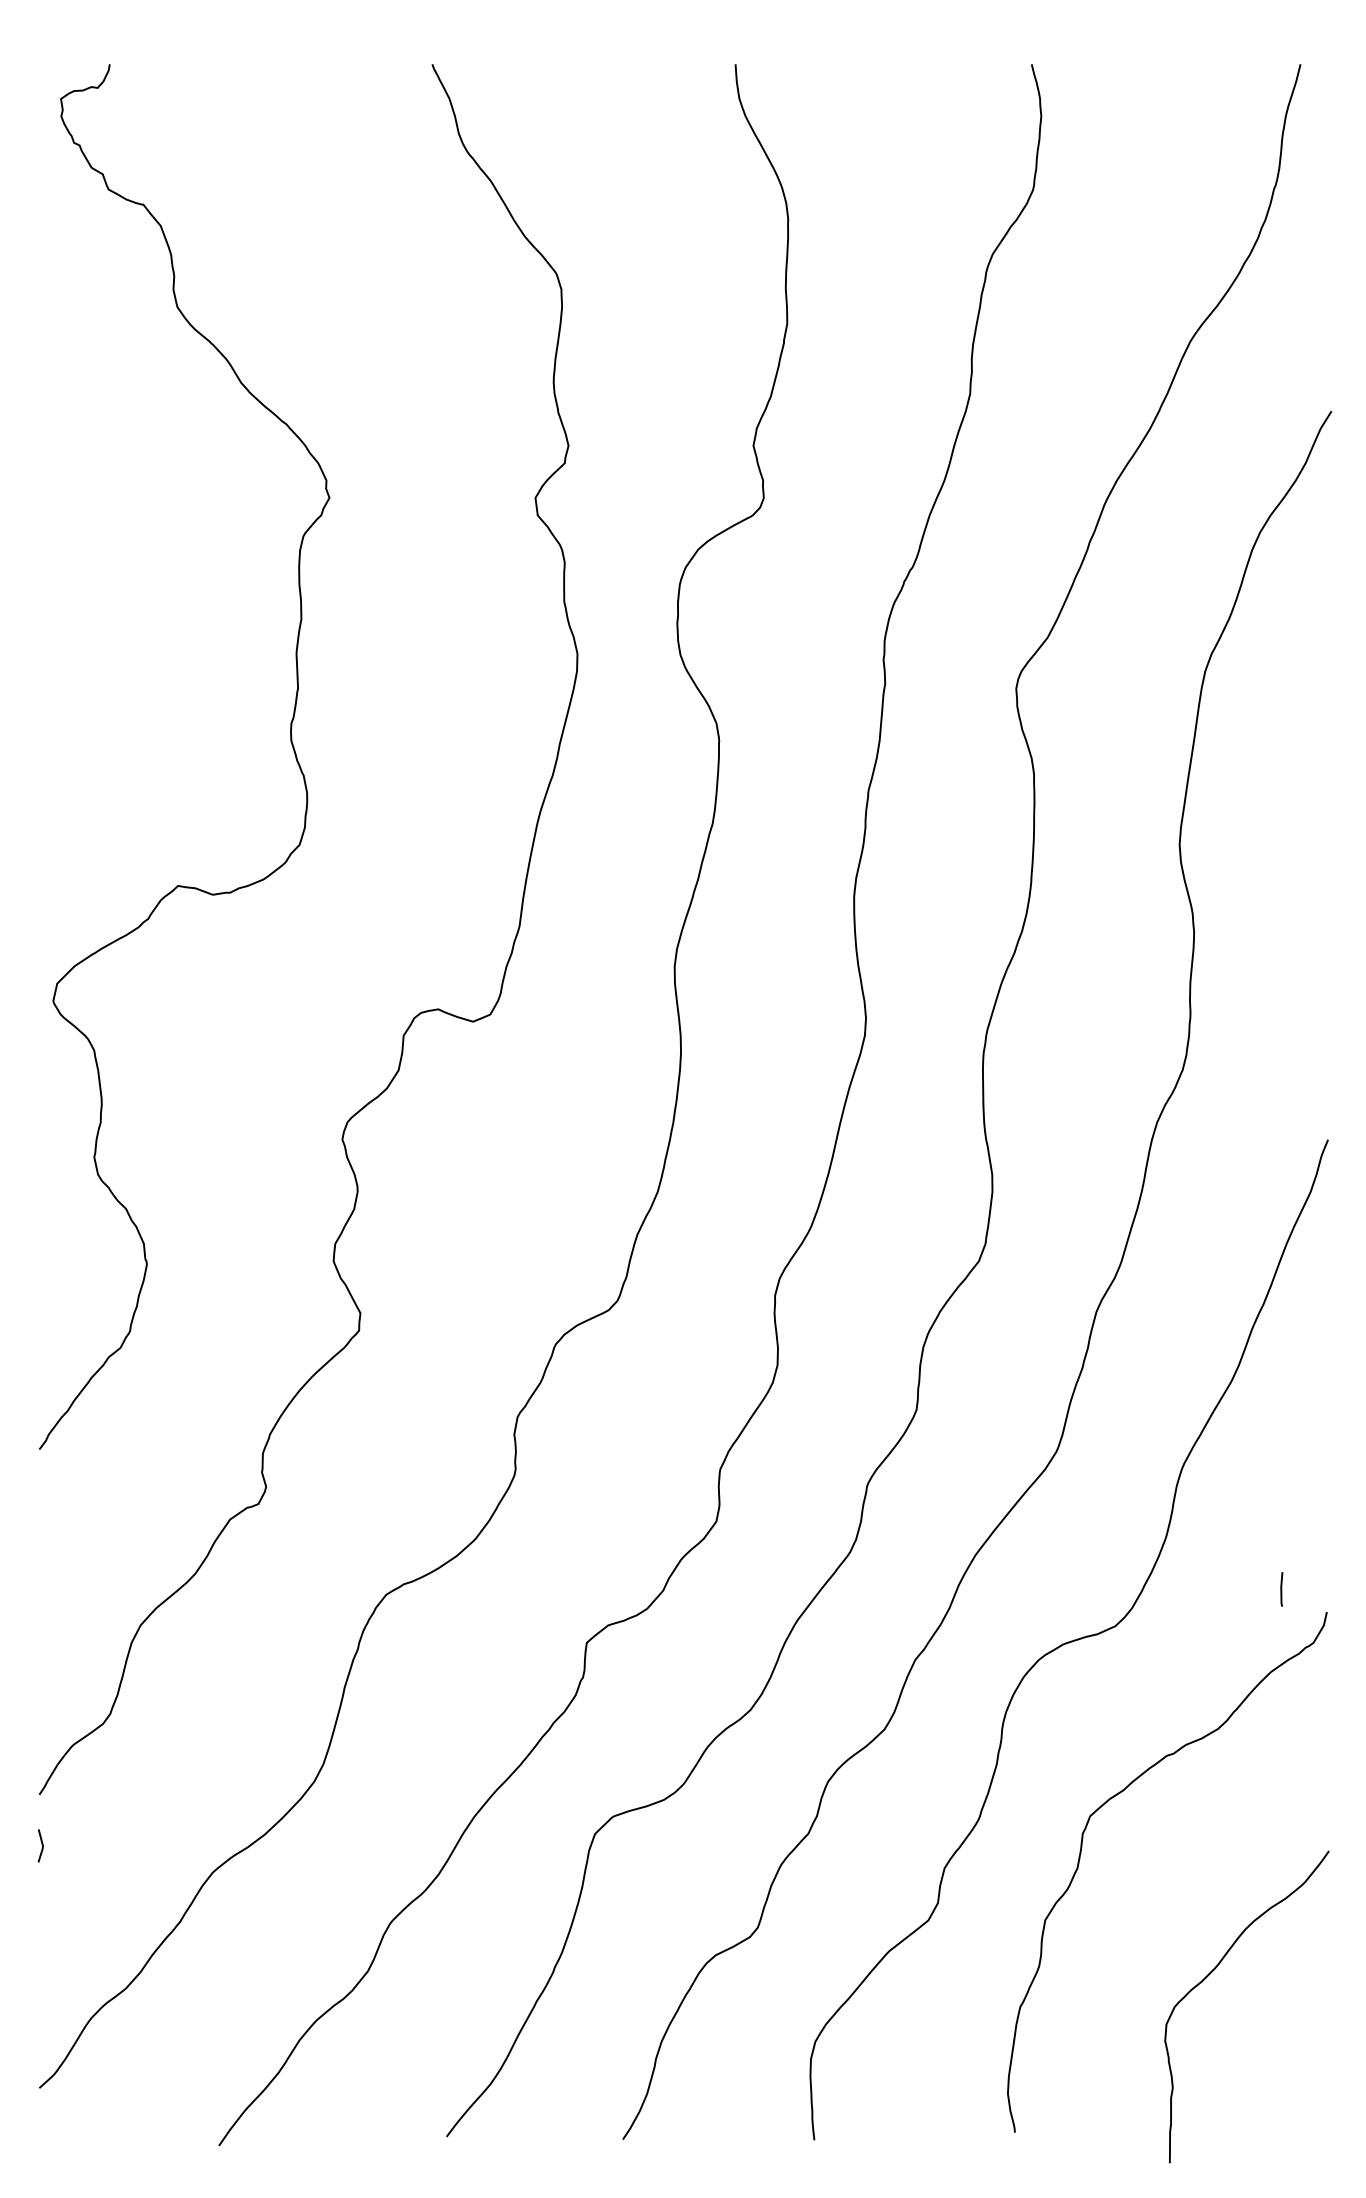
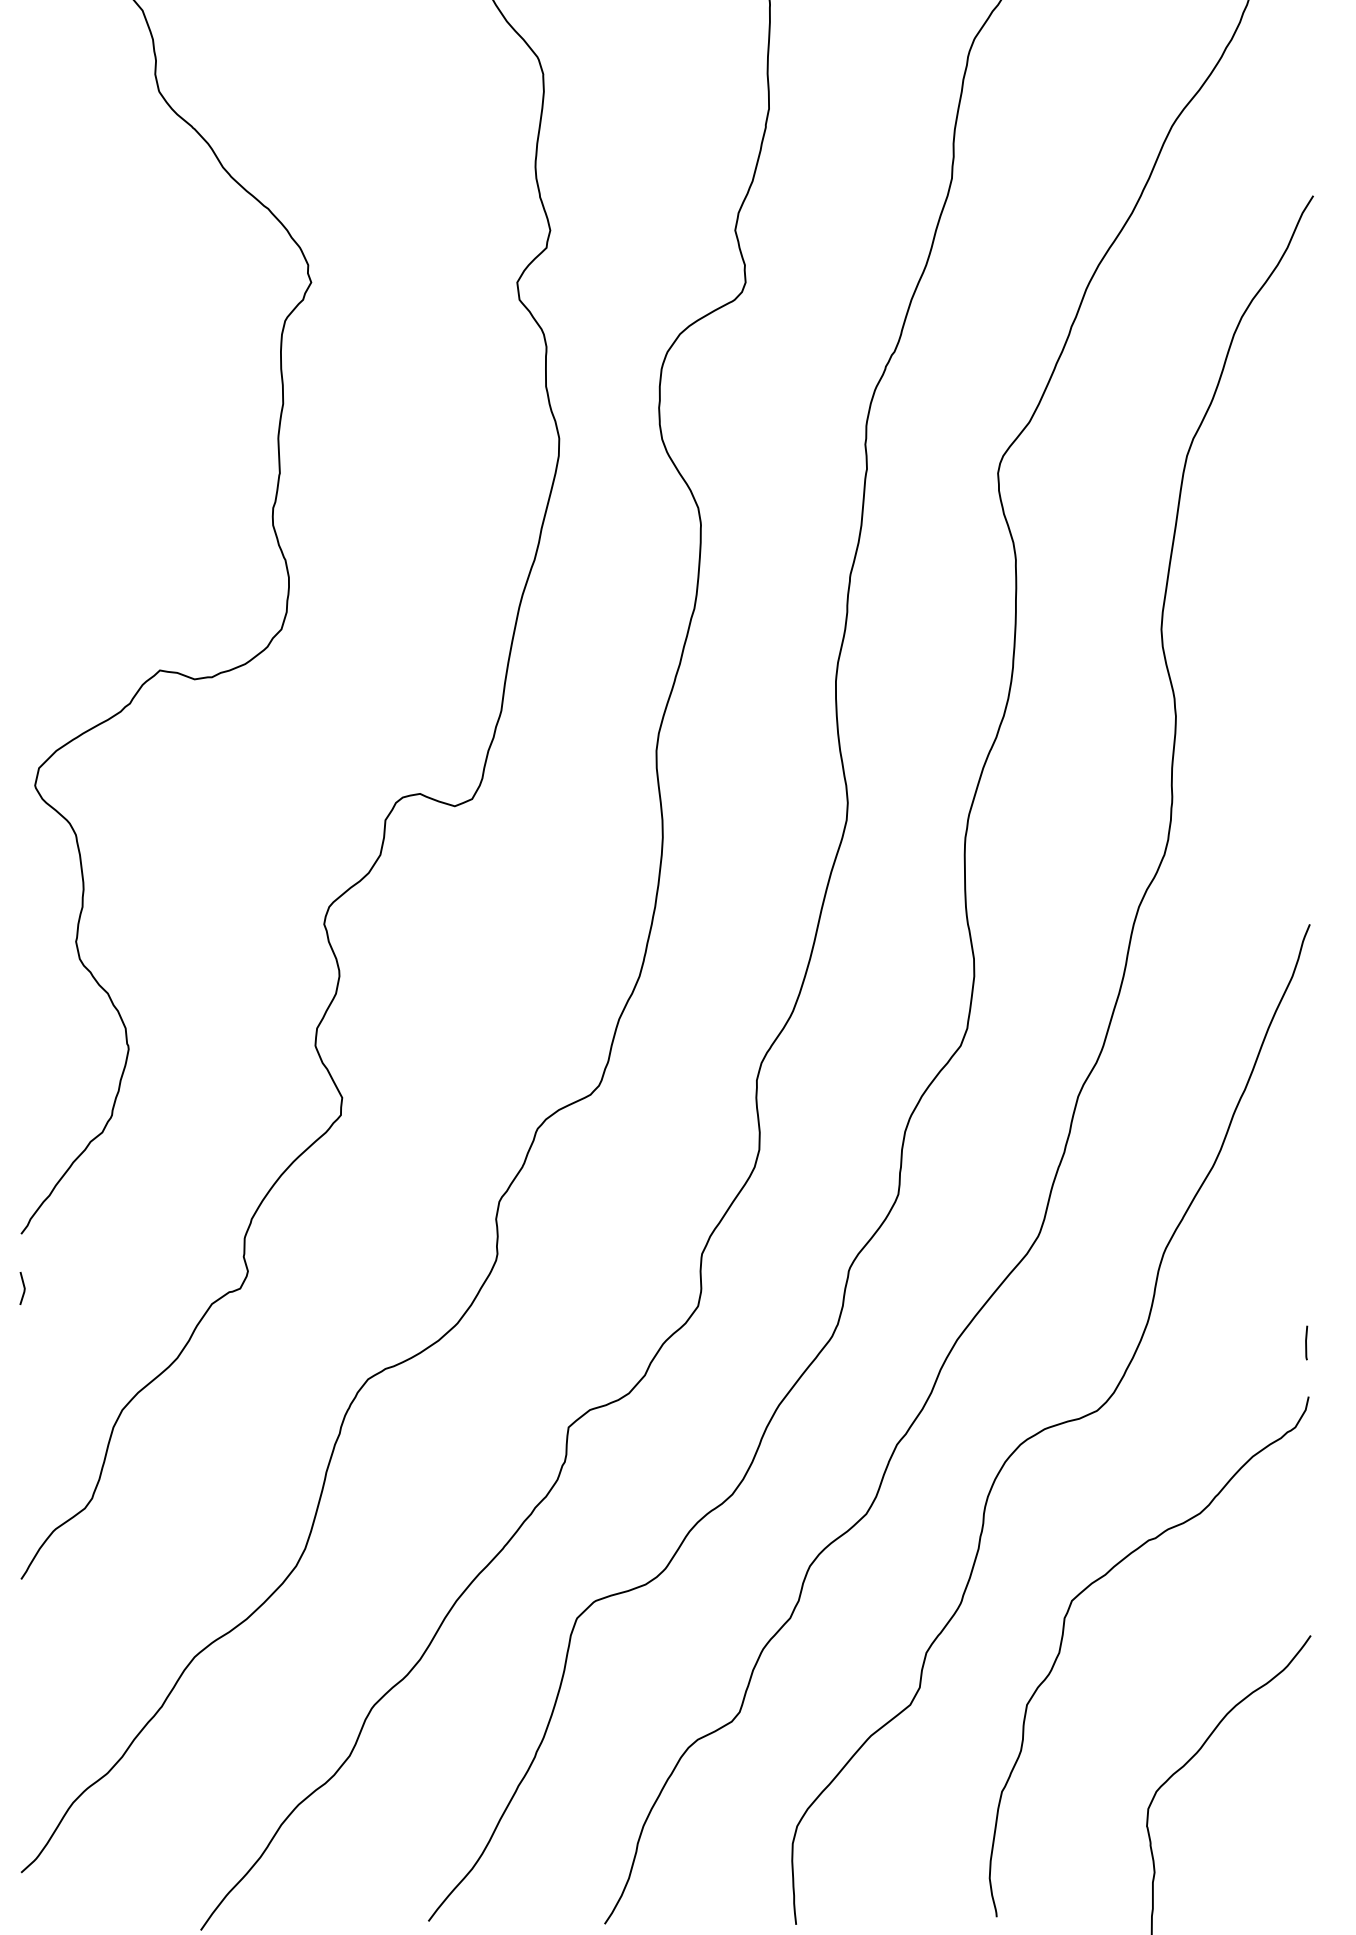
line: (1281, 1589) -> (1306, 1343), moved
line: (41, 1844) -> (23, 1287), moved

